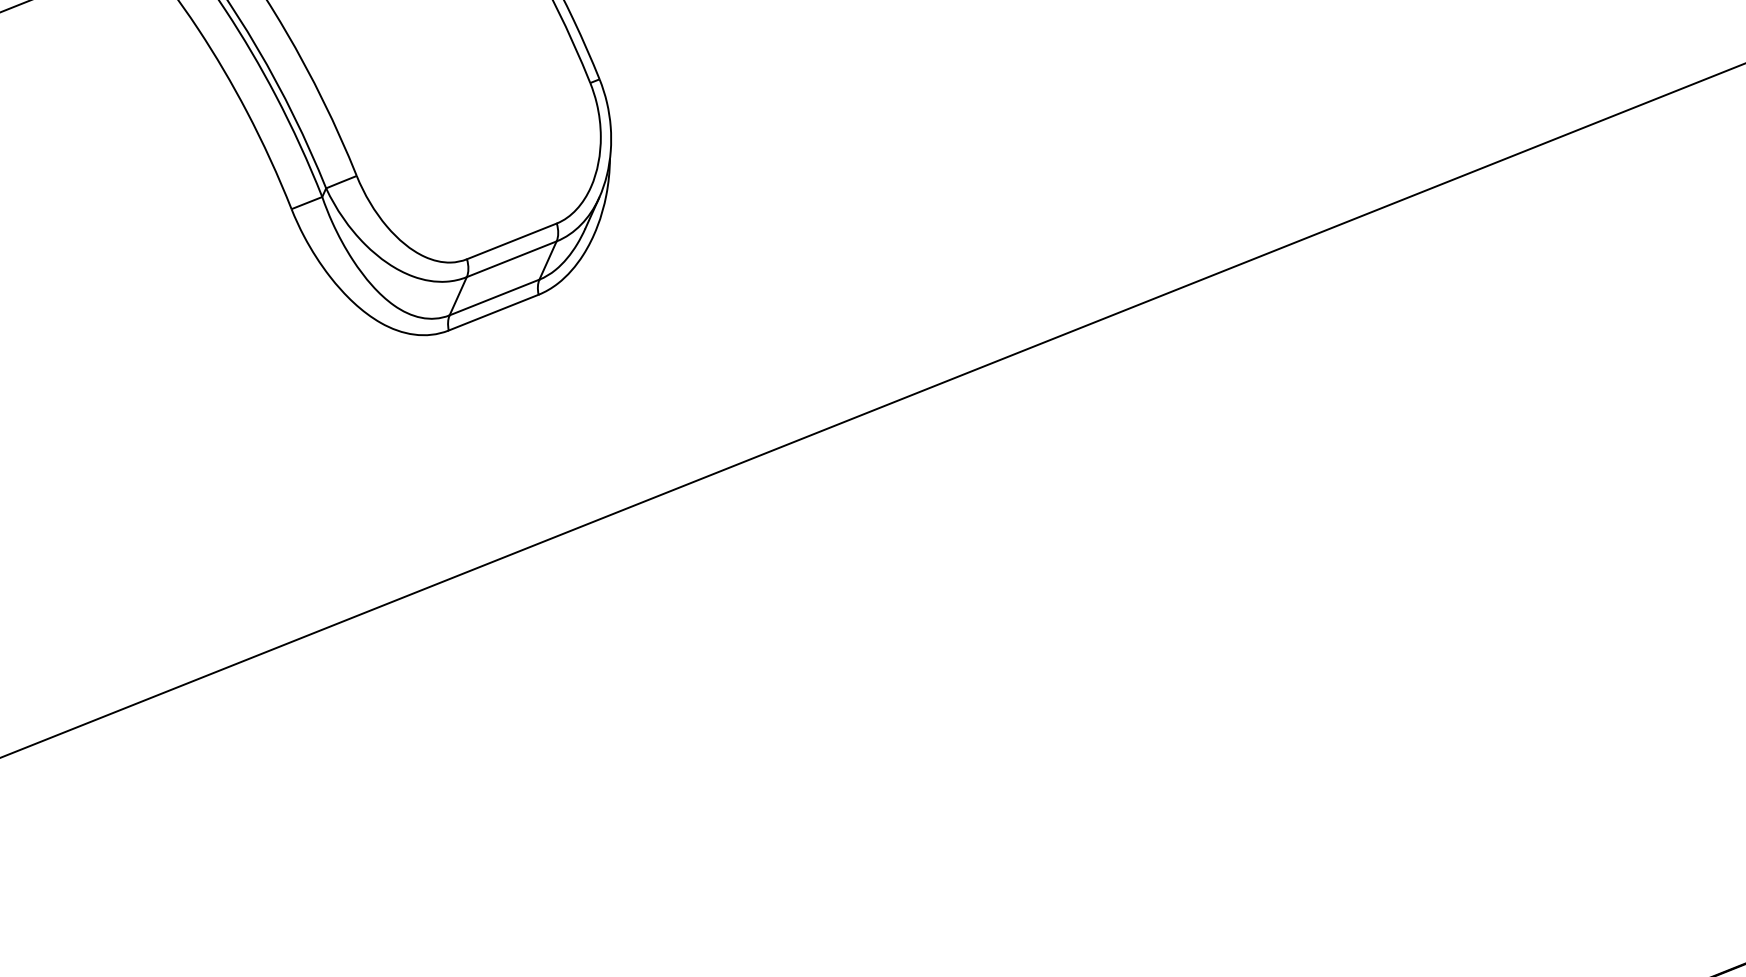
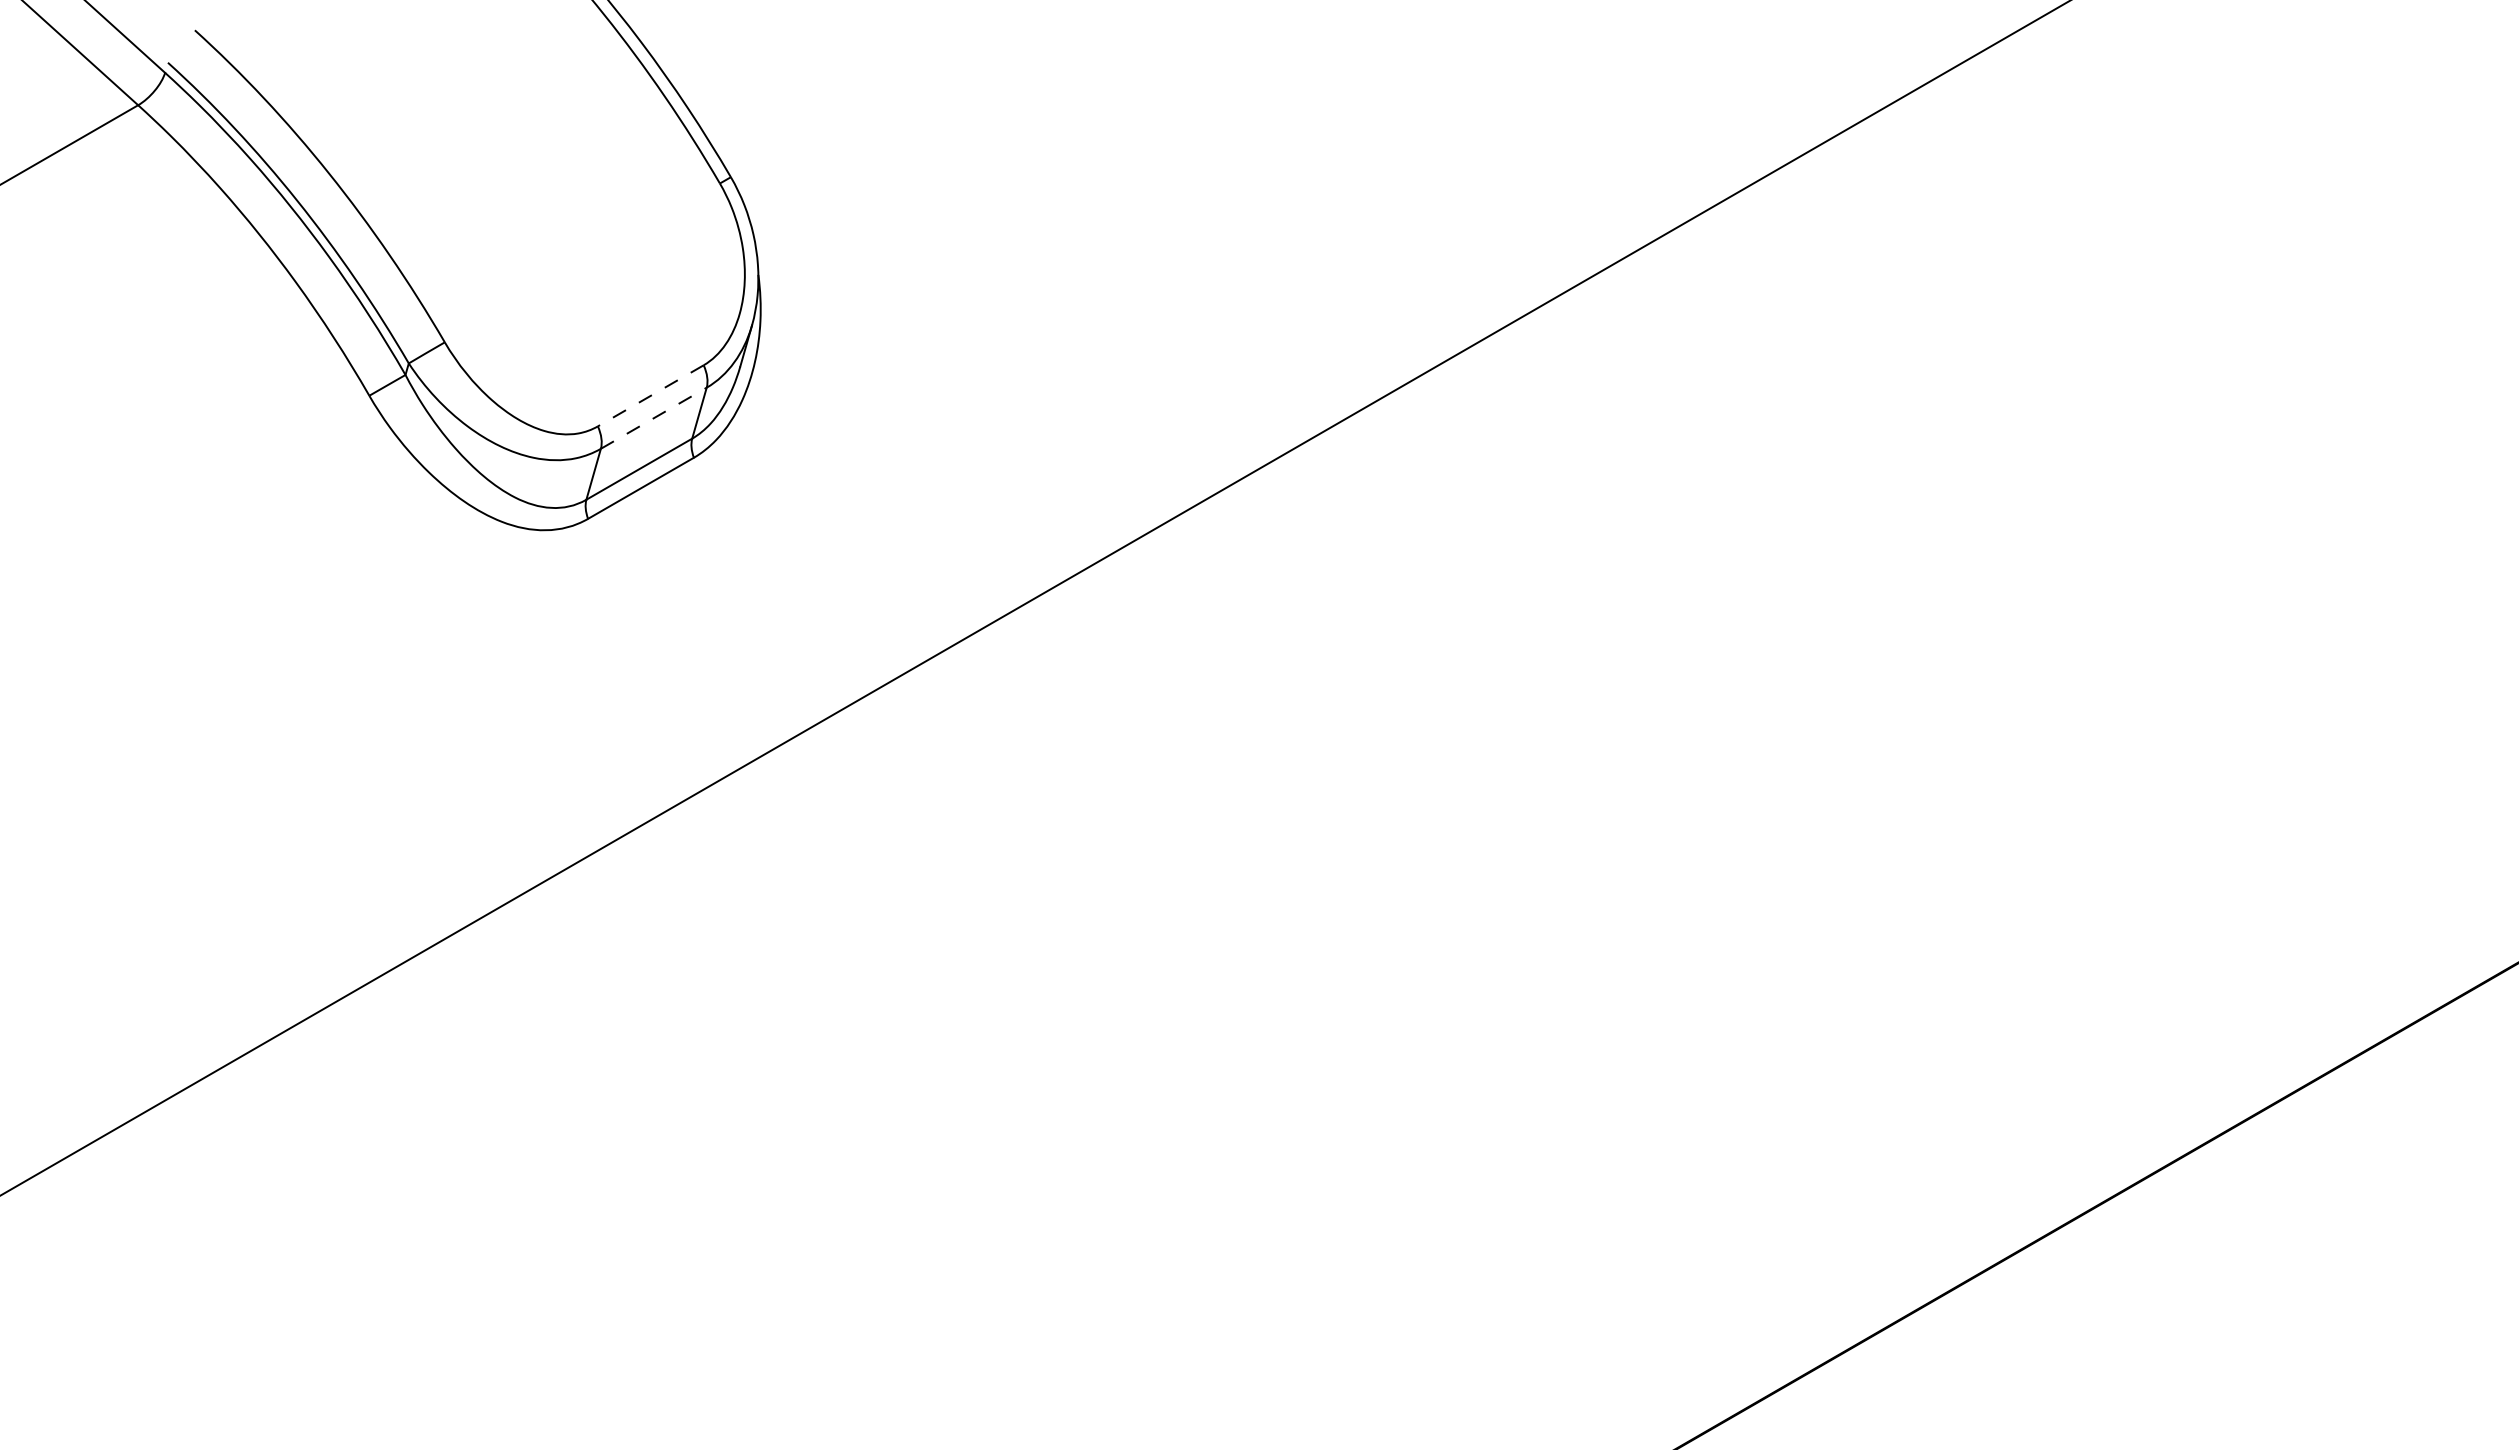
line: (511, 241) -> (650, 396), solid -> dashed
line: (512, 259) -> (654, 418), solid -> dashed

